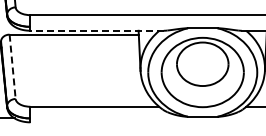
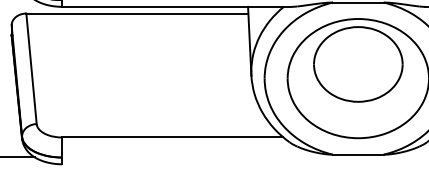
line: (97, 30) -> (177, 6), dashed -> solid
line: (12, 67) -> (31, 69), dashed -> solid

